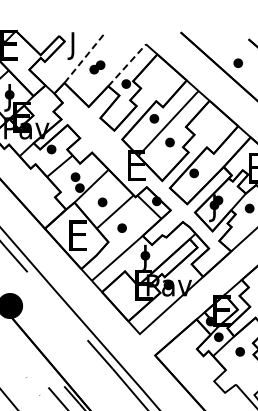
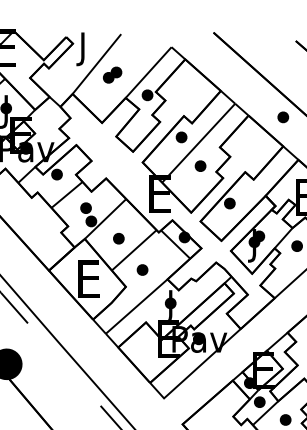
line: (84, 58) -> (96, 64), dashed -> solid
part: (237, 62) -> (282, 116), moved
line: (127, 64) -> (149, 71), dashed -> solid

